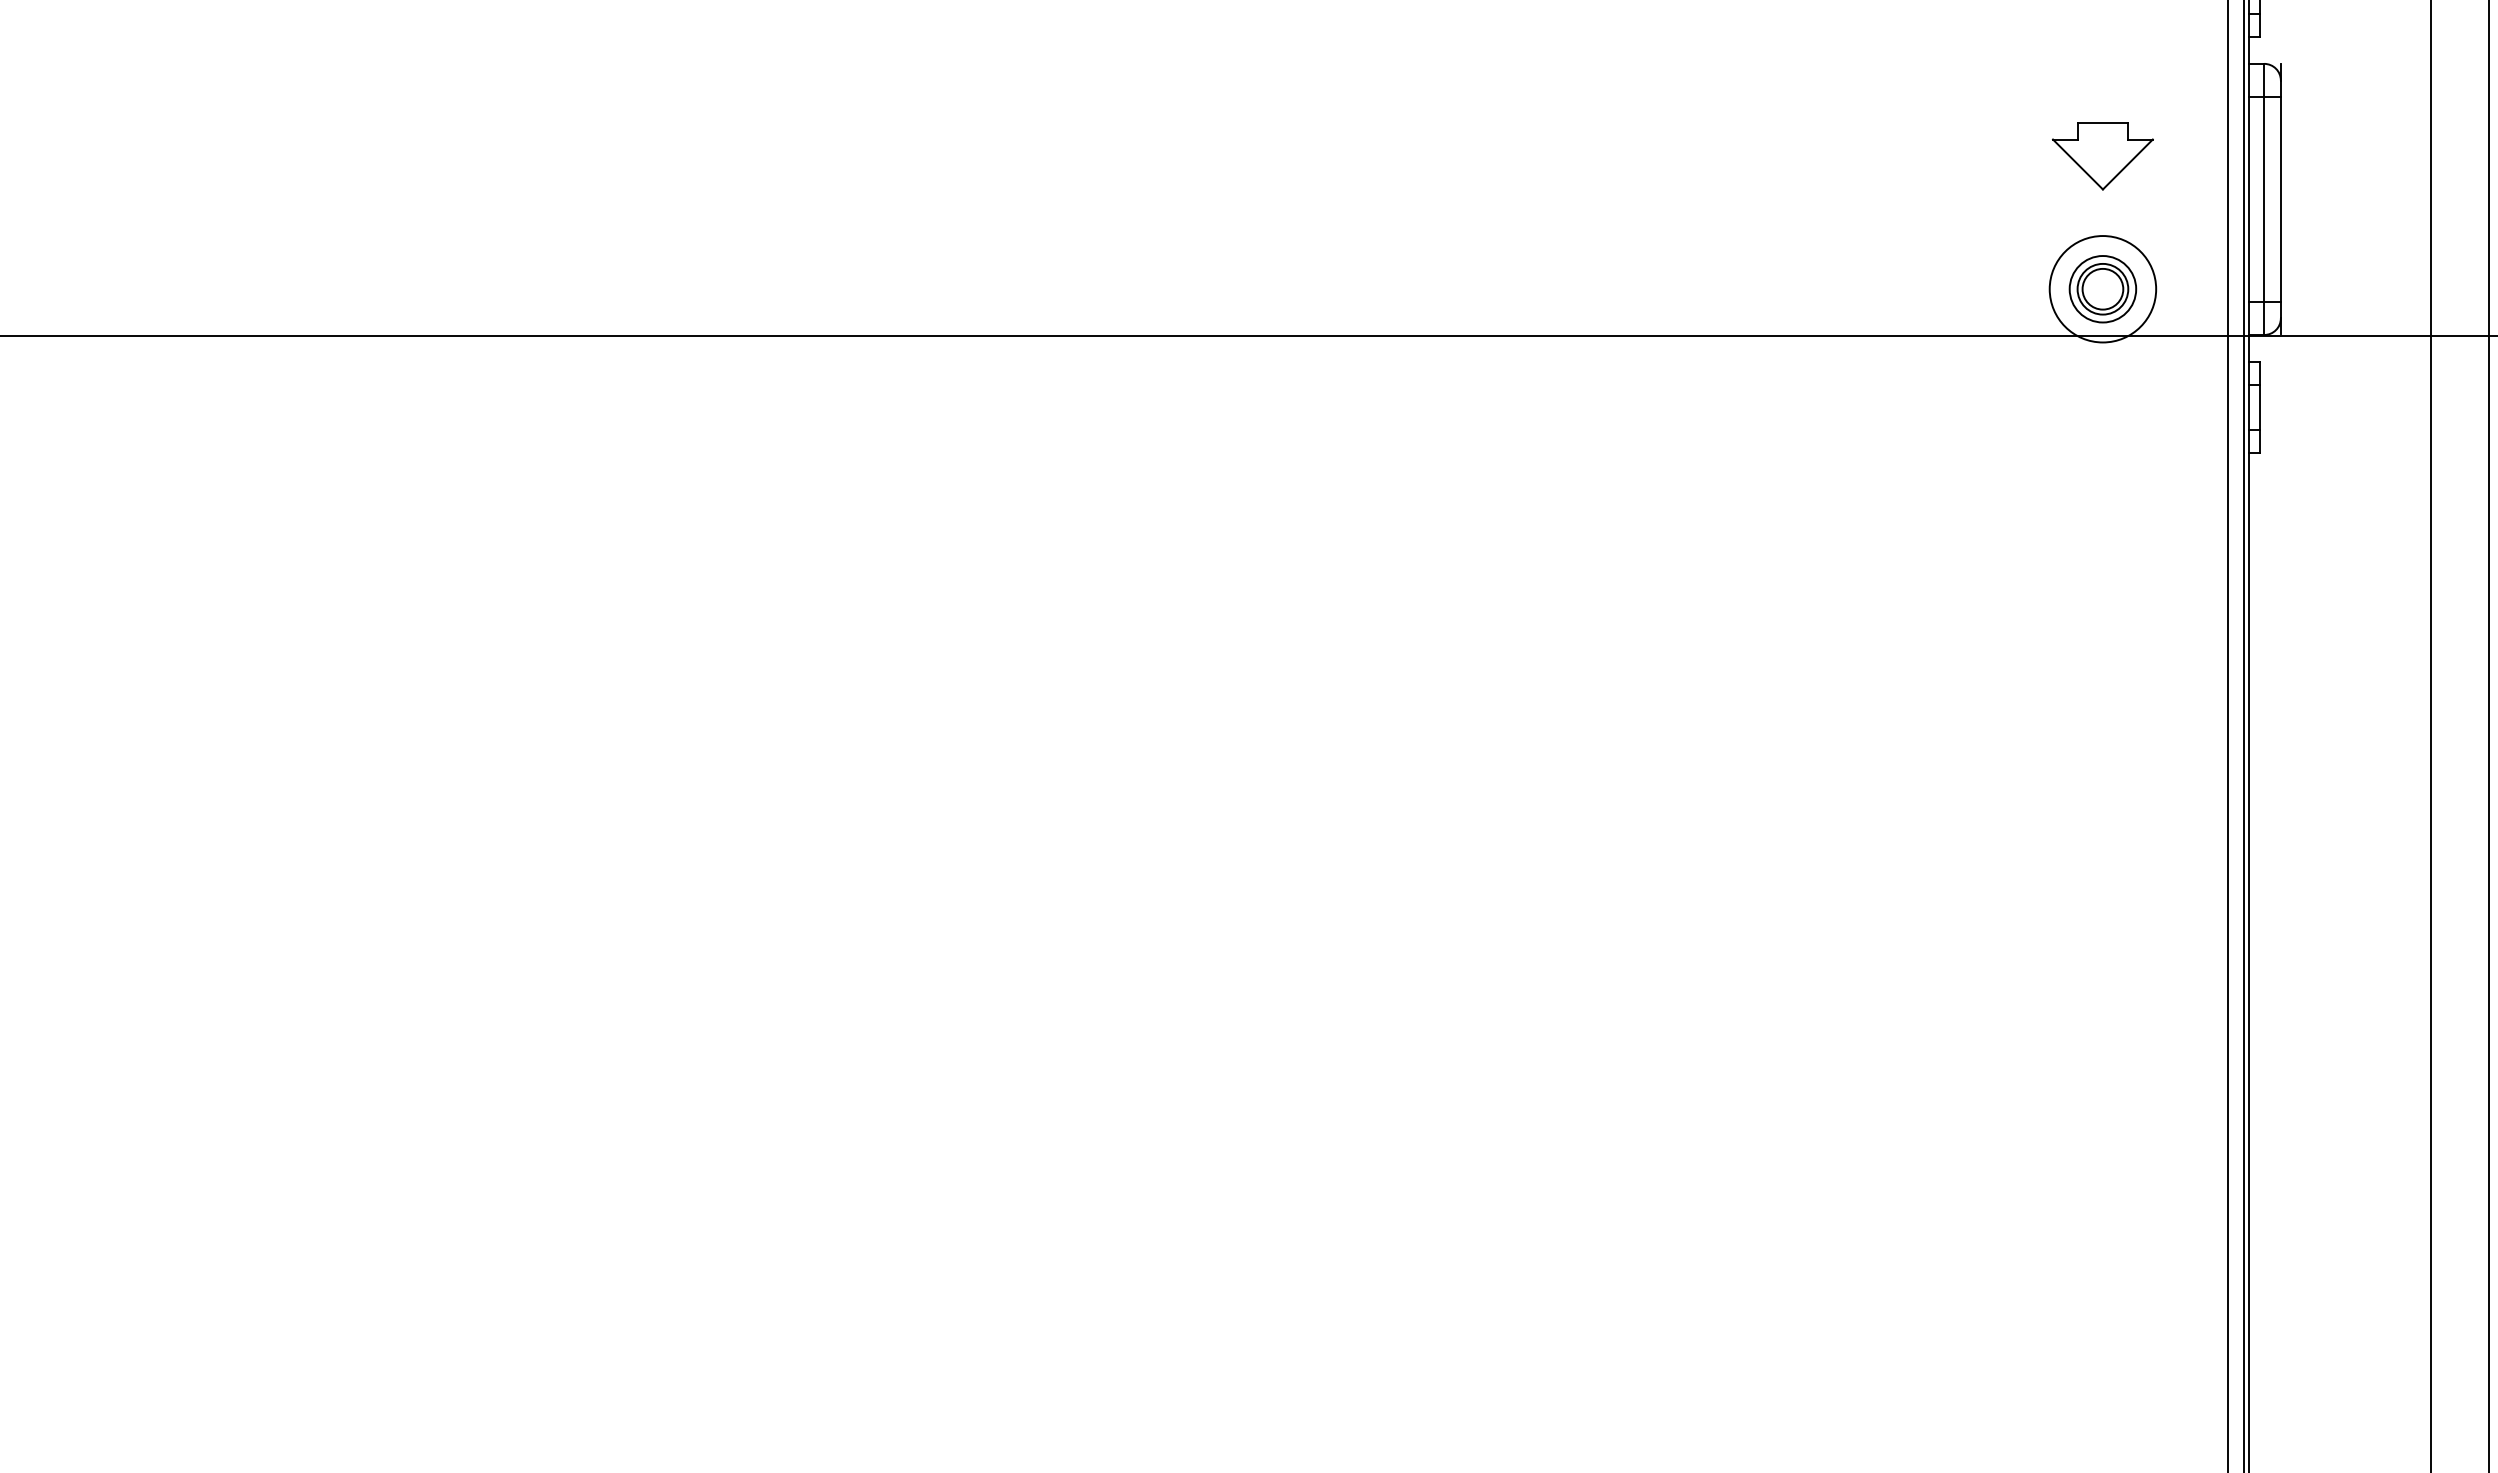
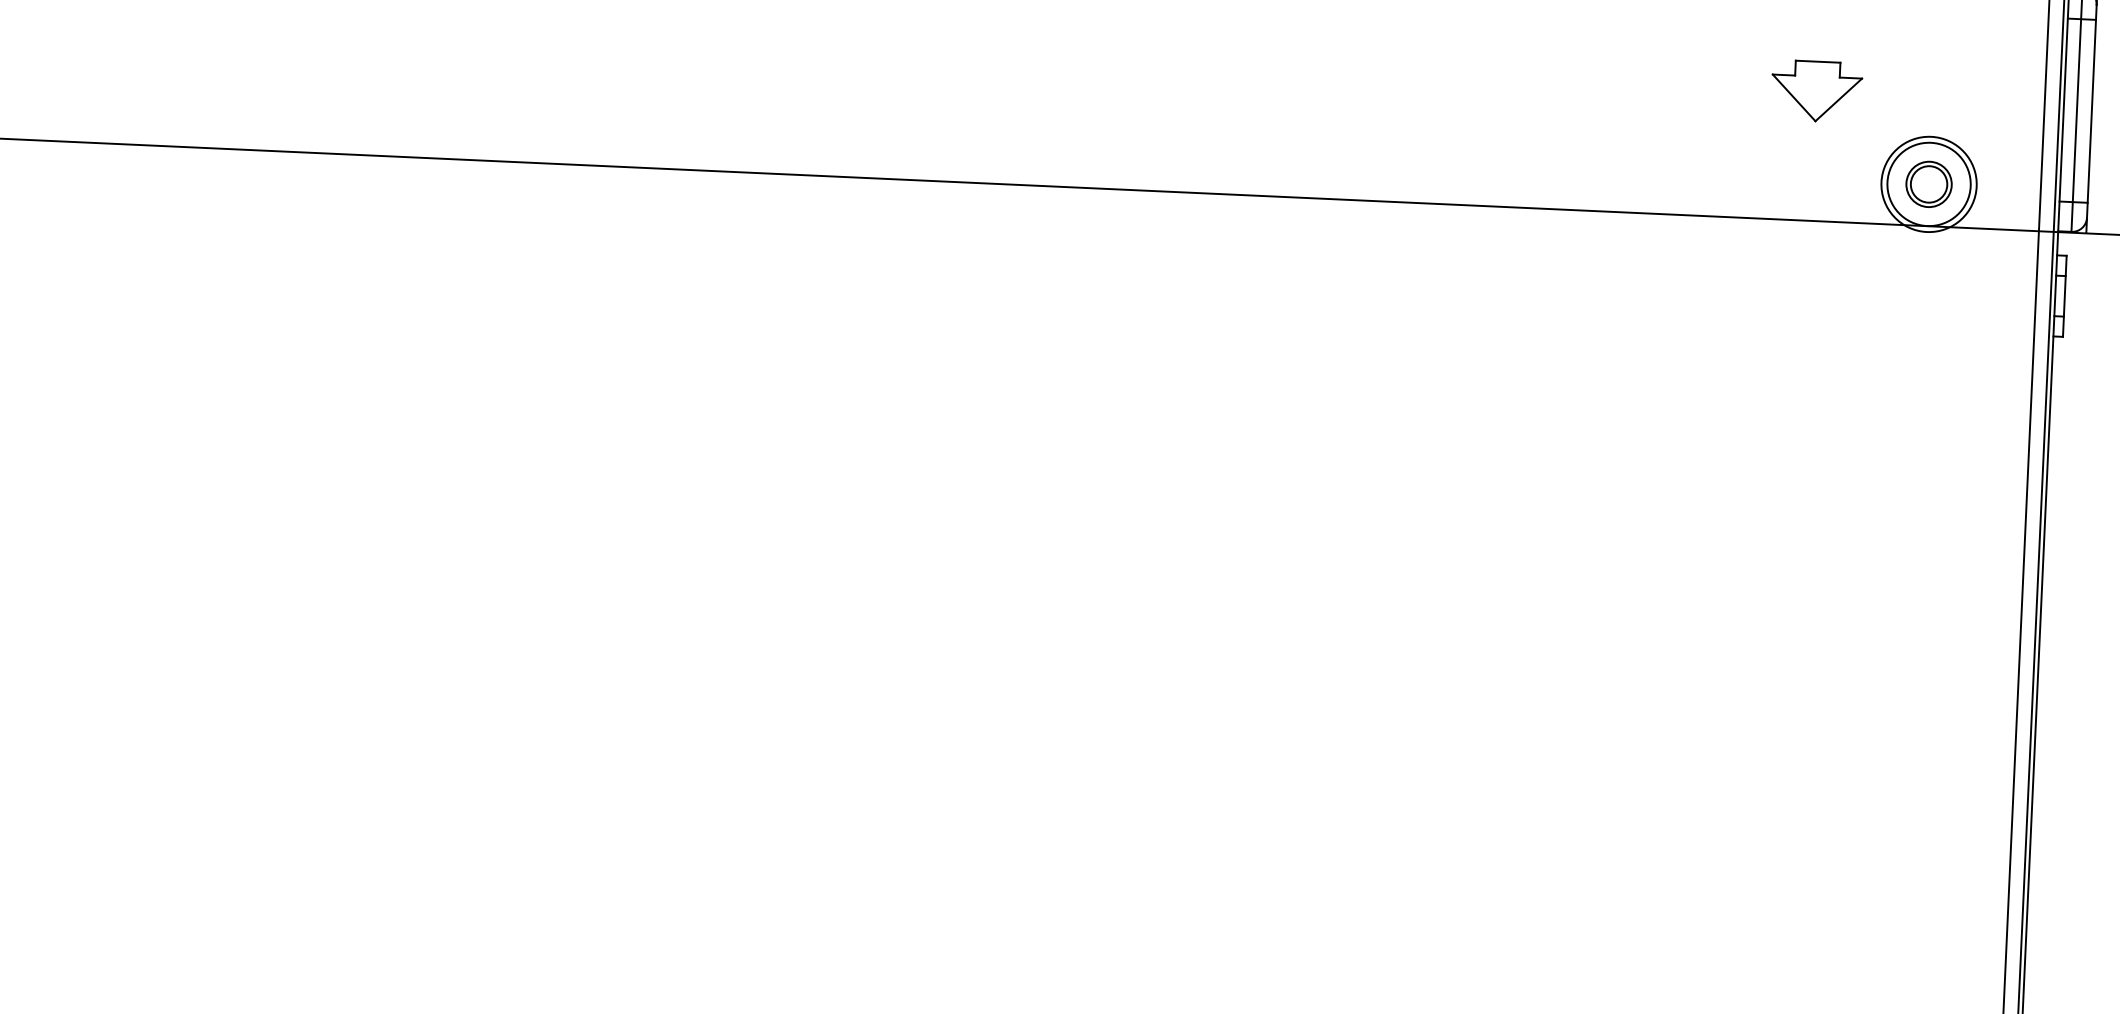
part: (2102, 156) -> (1816, 91), moved
circle: (2102, 289) -> (1928, 184), size x1.4

